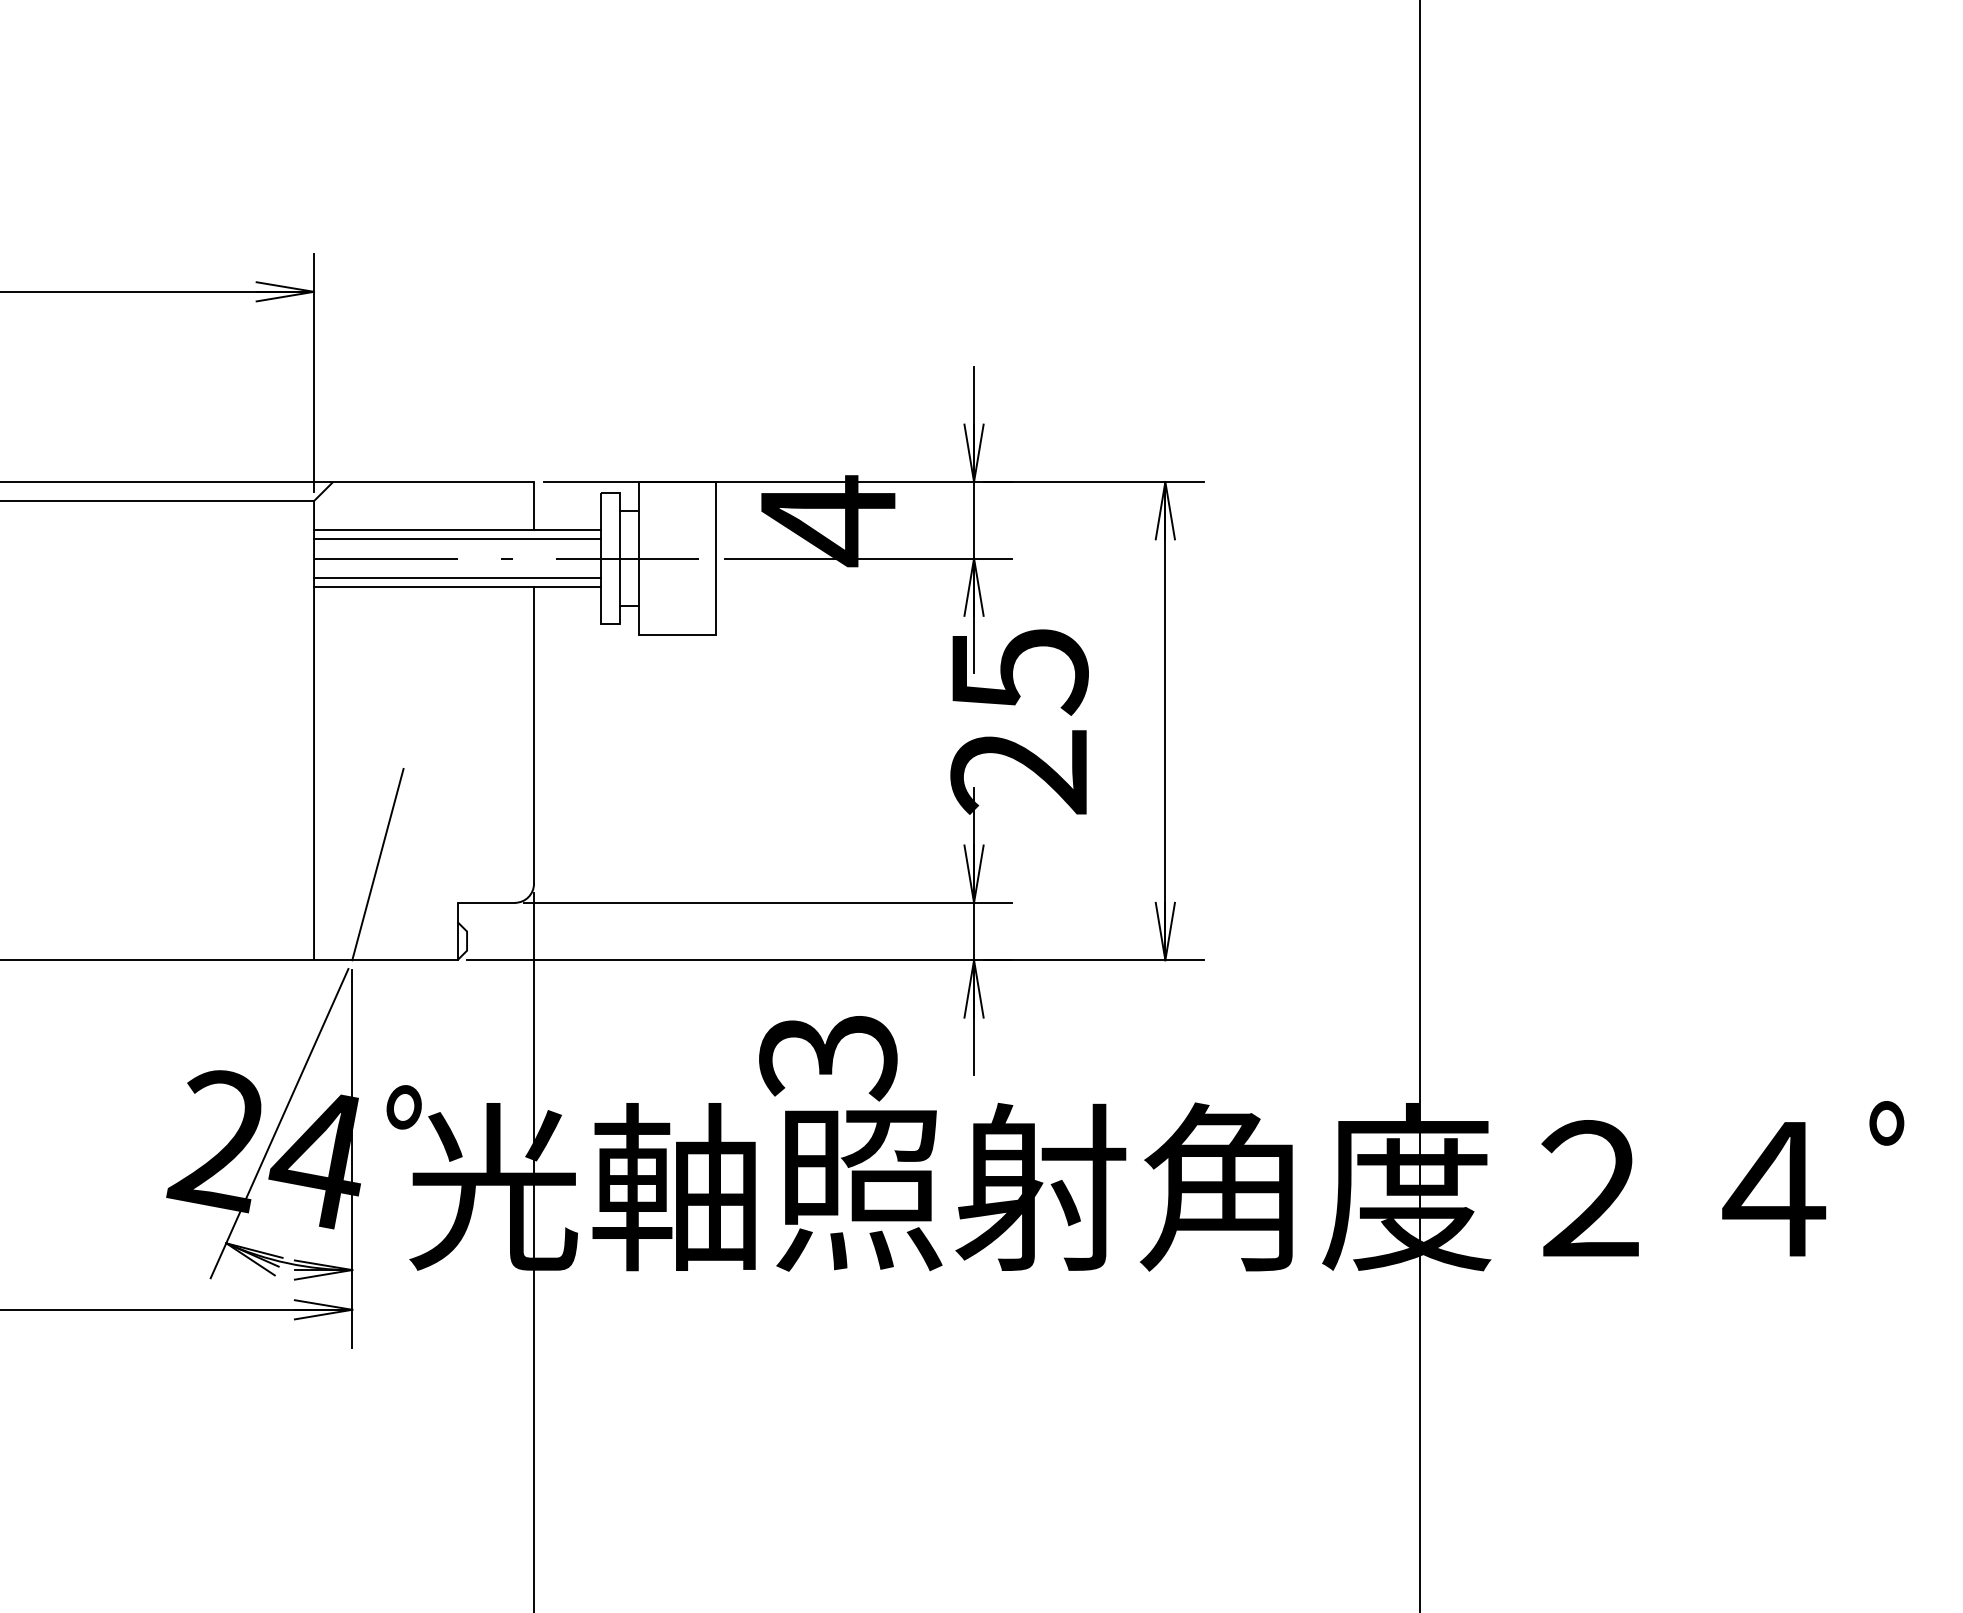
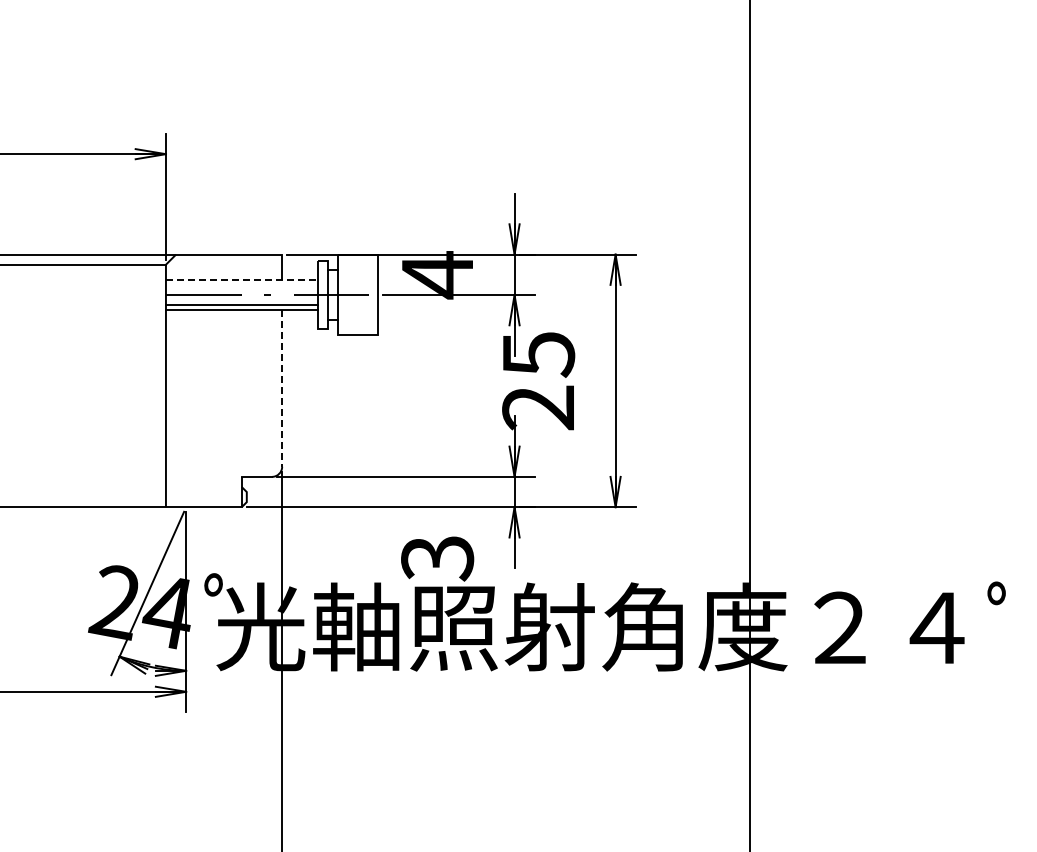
line: (457, 529) -> (241, 279), solid -> dashed
line: (457, 538) -> (241, 284), removed
line: (534, 735) -> (282, 388), solid -> dashed
line: (377, 864) -> (199, 456), removed

